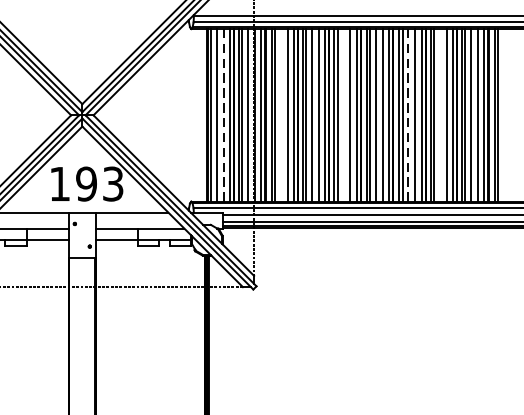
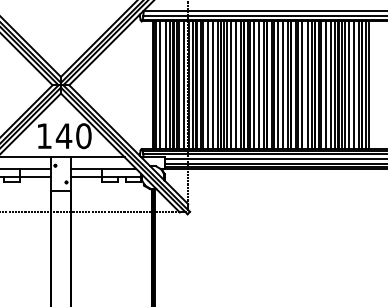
line: (223, 115) -> (165, 85), dashed -> solid
line: (280, 115) -> (207, 85), added
line: (343, 115) -> (254, 85), added
line: (408, 115) -> (302, 85), dashed -> solid
line: (439, 115) -> (325, 85), added
text: (99, 184) -> (73, 136), 193 -> 140

